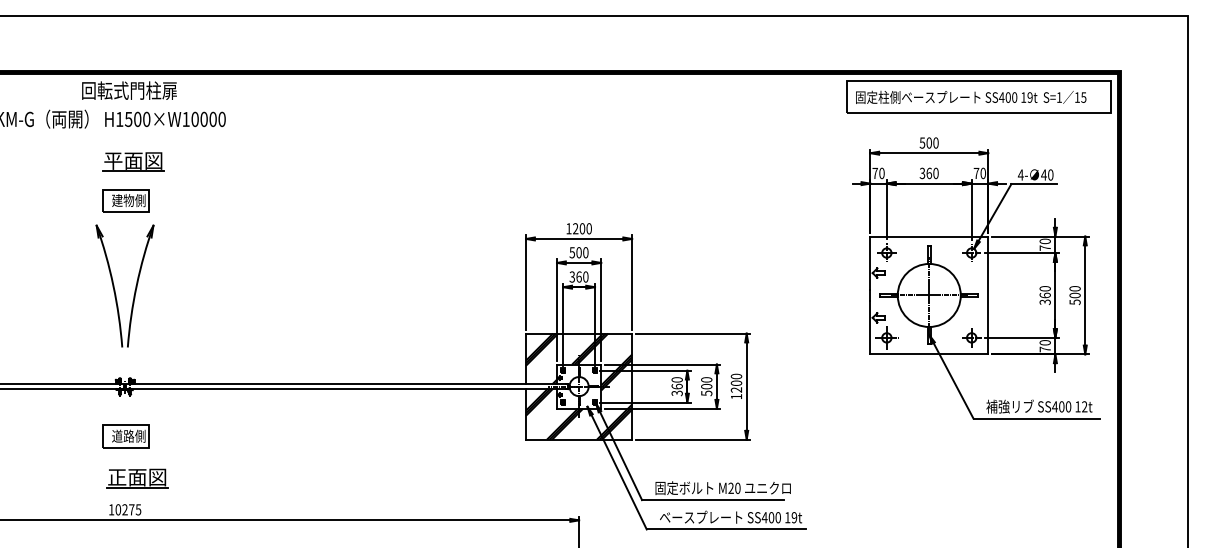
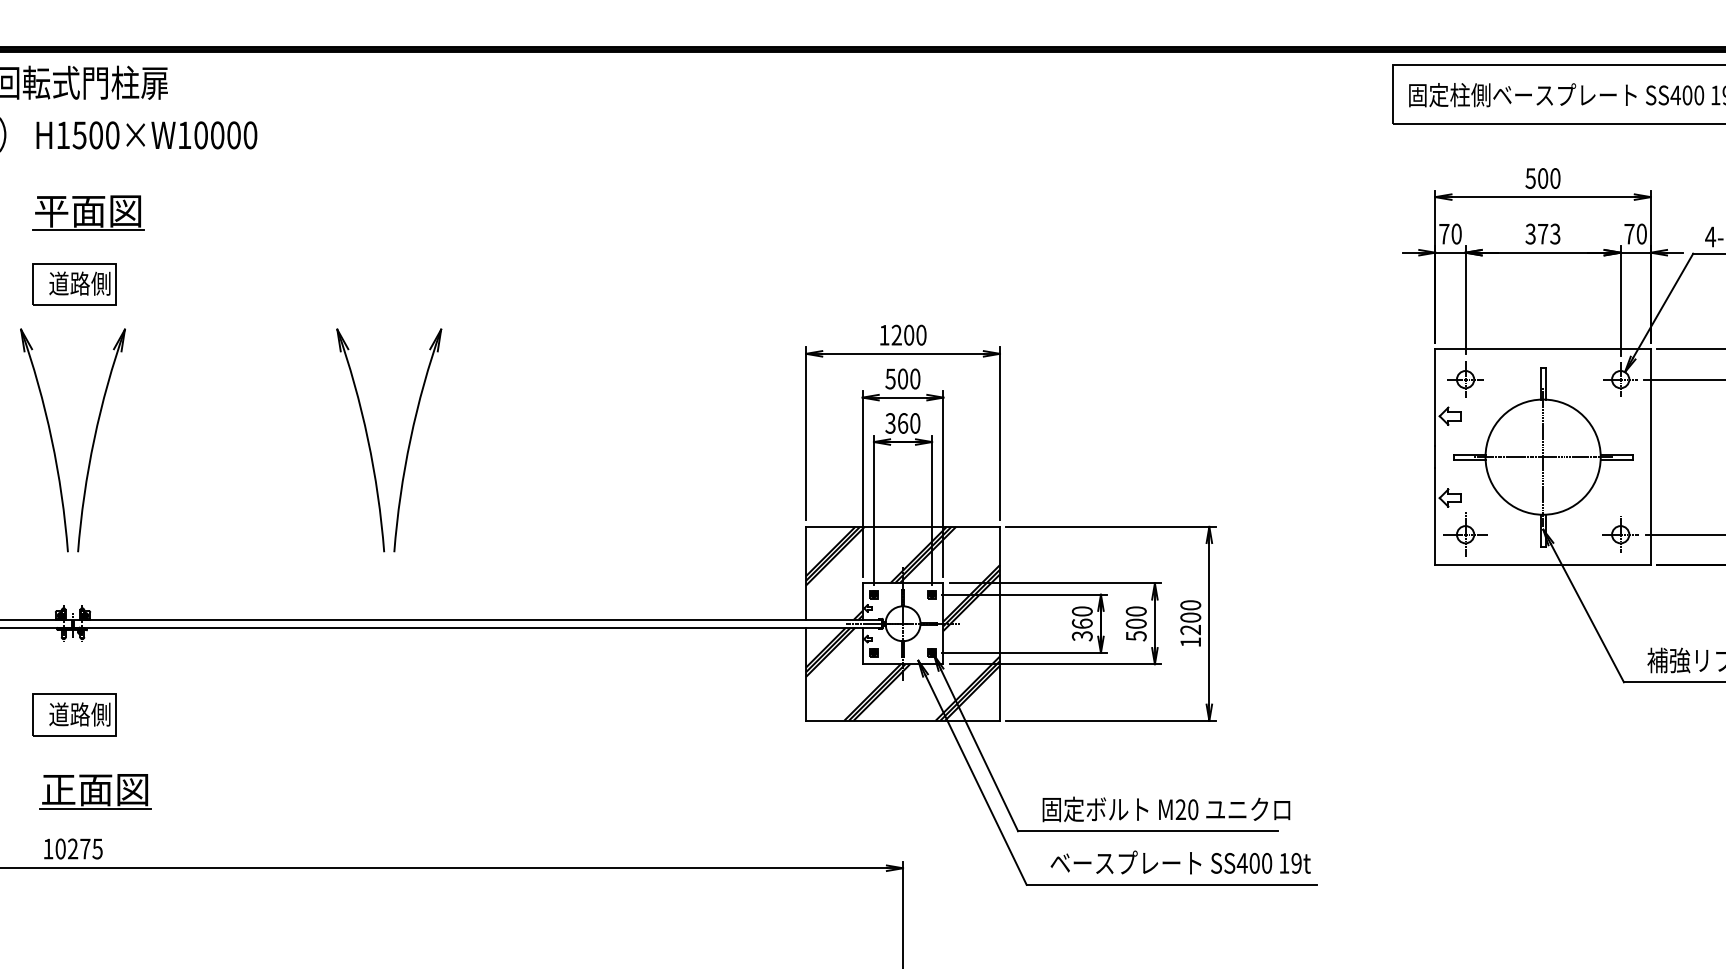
text: (932, 173) -> (1549, 234), 360 -> 373
text: (123, 200) -> (70, 283), 建物側 -> 道路側
part: (288, 289) -> (371, 446), added

